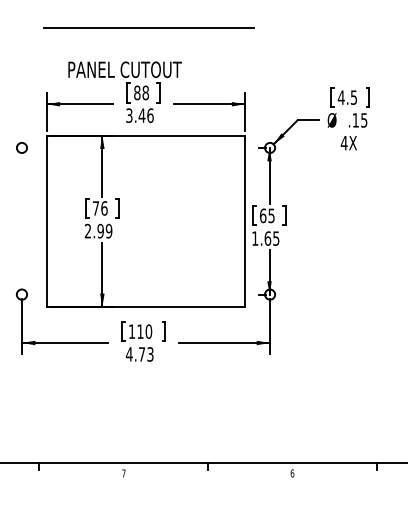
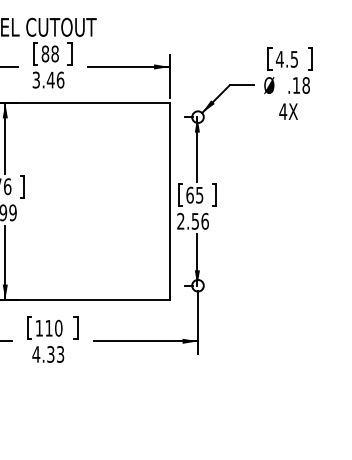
text: (364, 120) -> (306, 85), .15 -> .18
text: (265, 238) -> (192, 221), 1.65 -> 2.56
text: (141, 354) -> (50, 354), 4.73 -> 4.33

